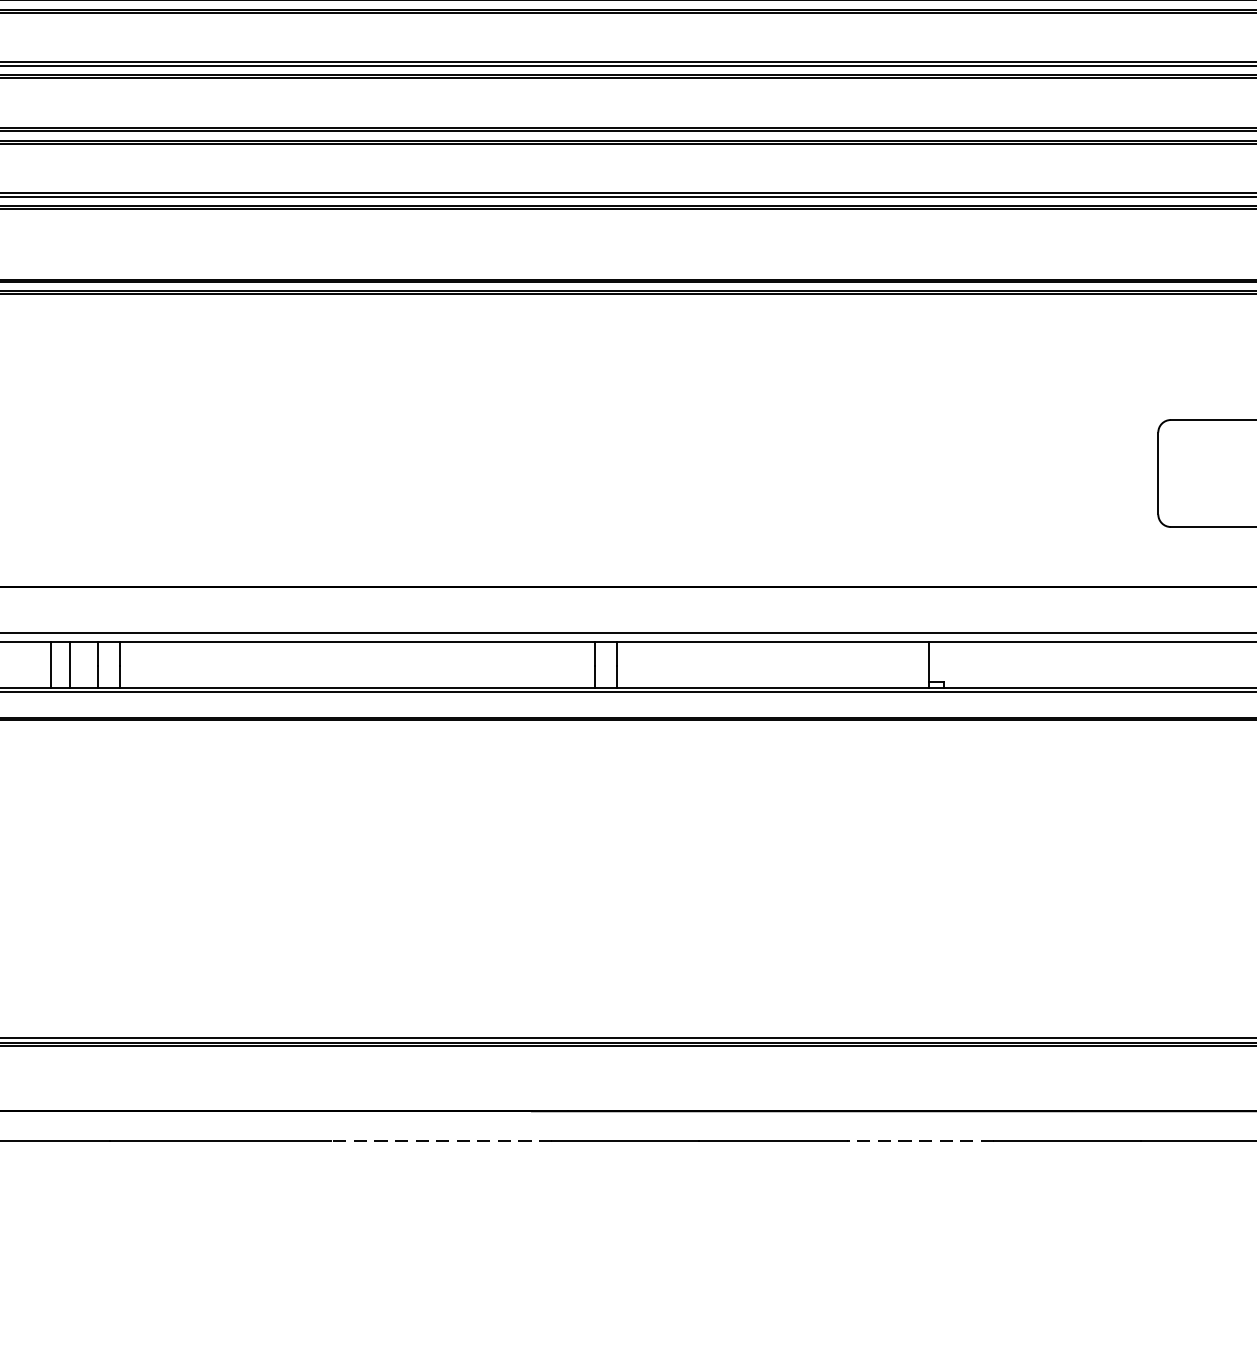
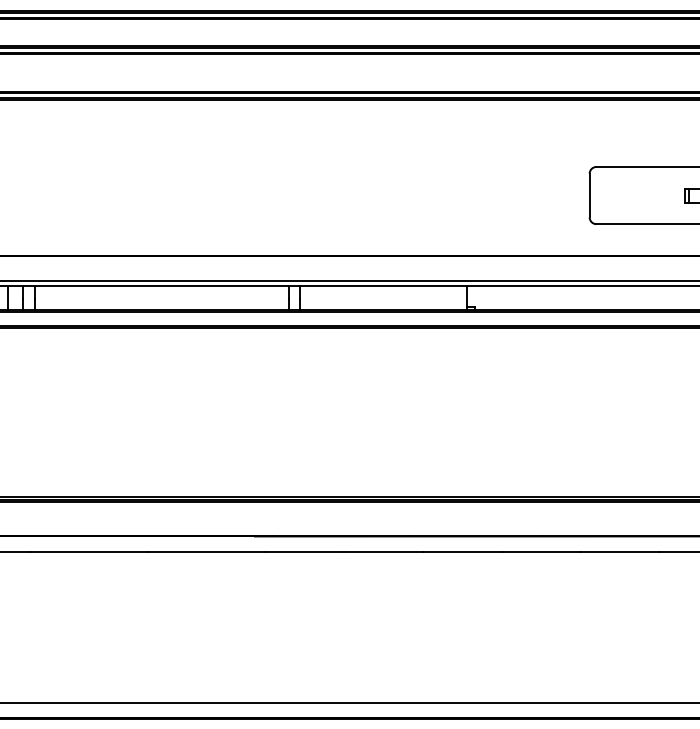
line: (441, 1141) -> (206, 552), dashed -> solid
line: (918, 1141) -> (461, 552), dashed -> solid

